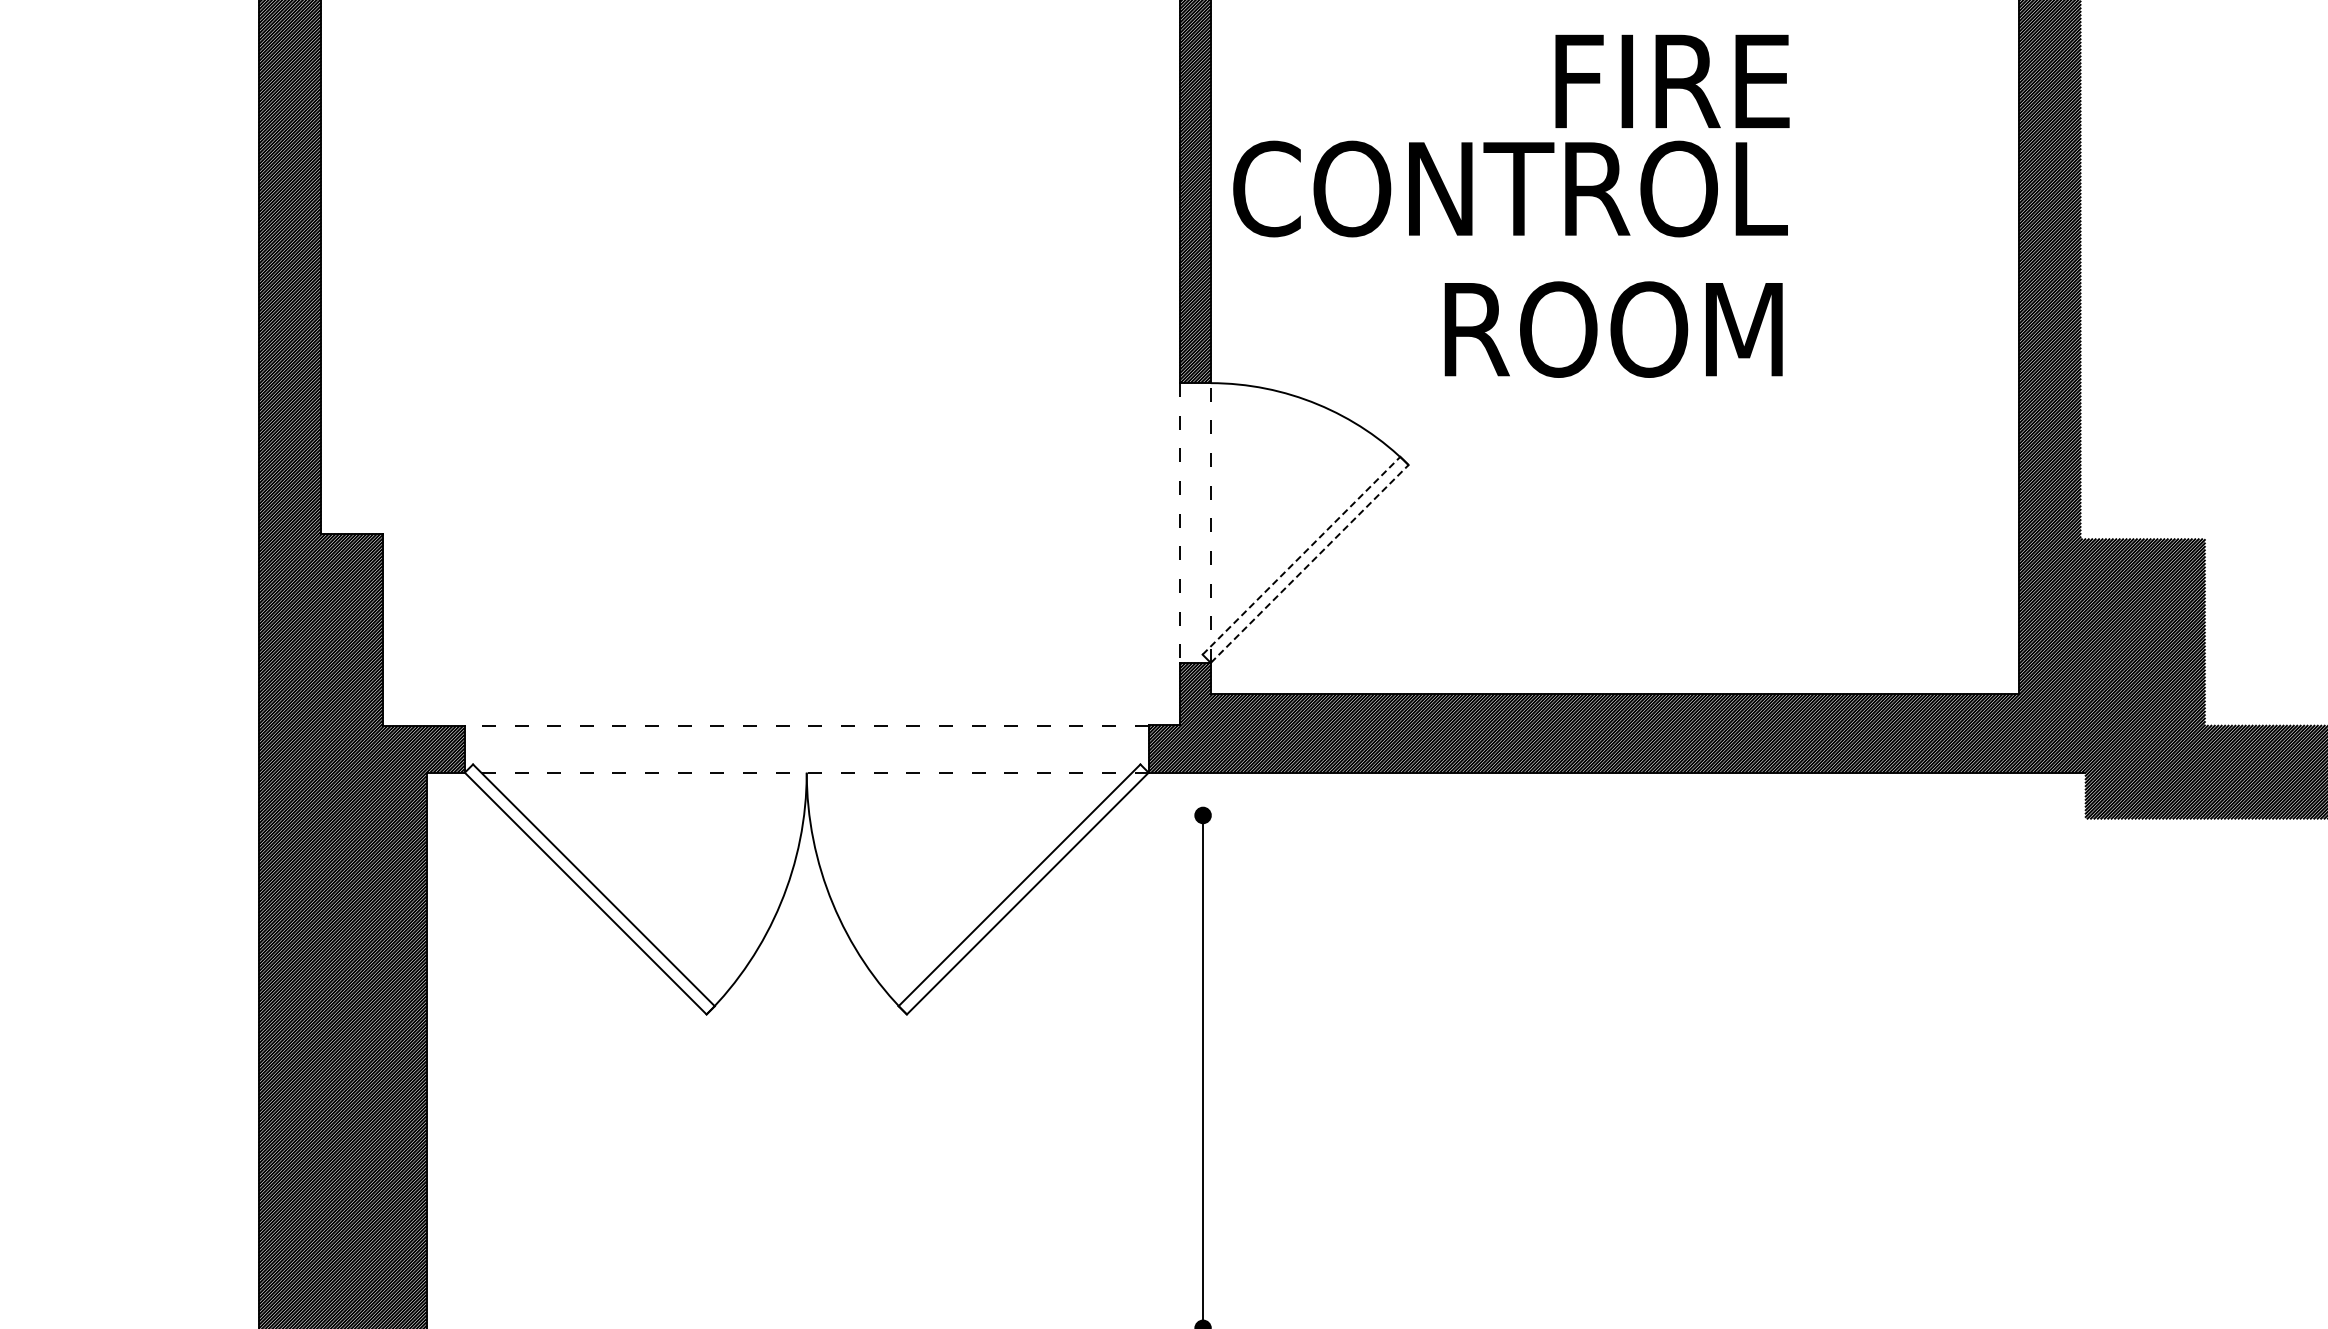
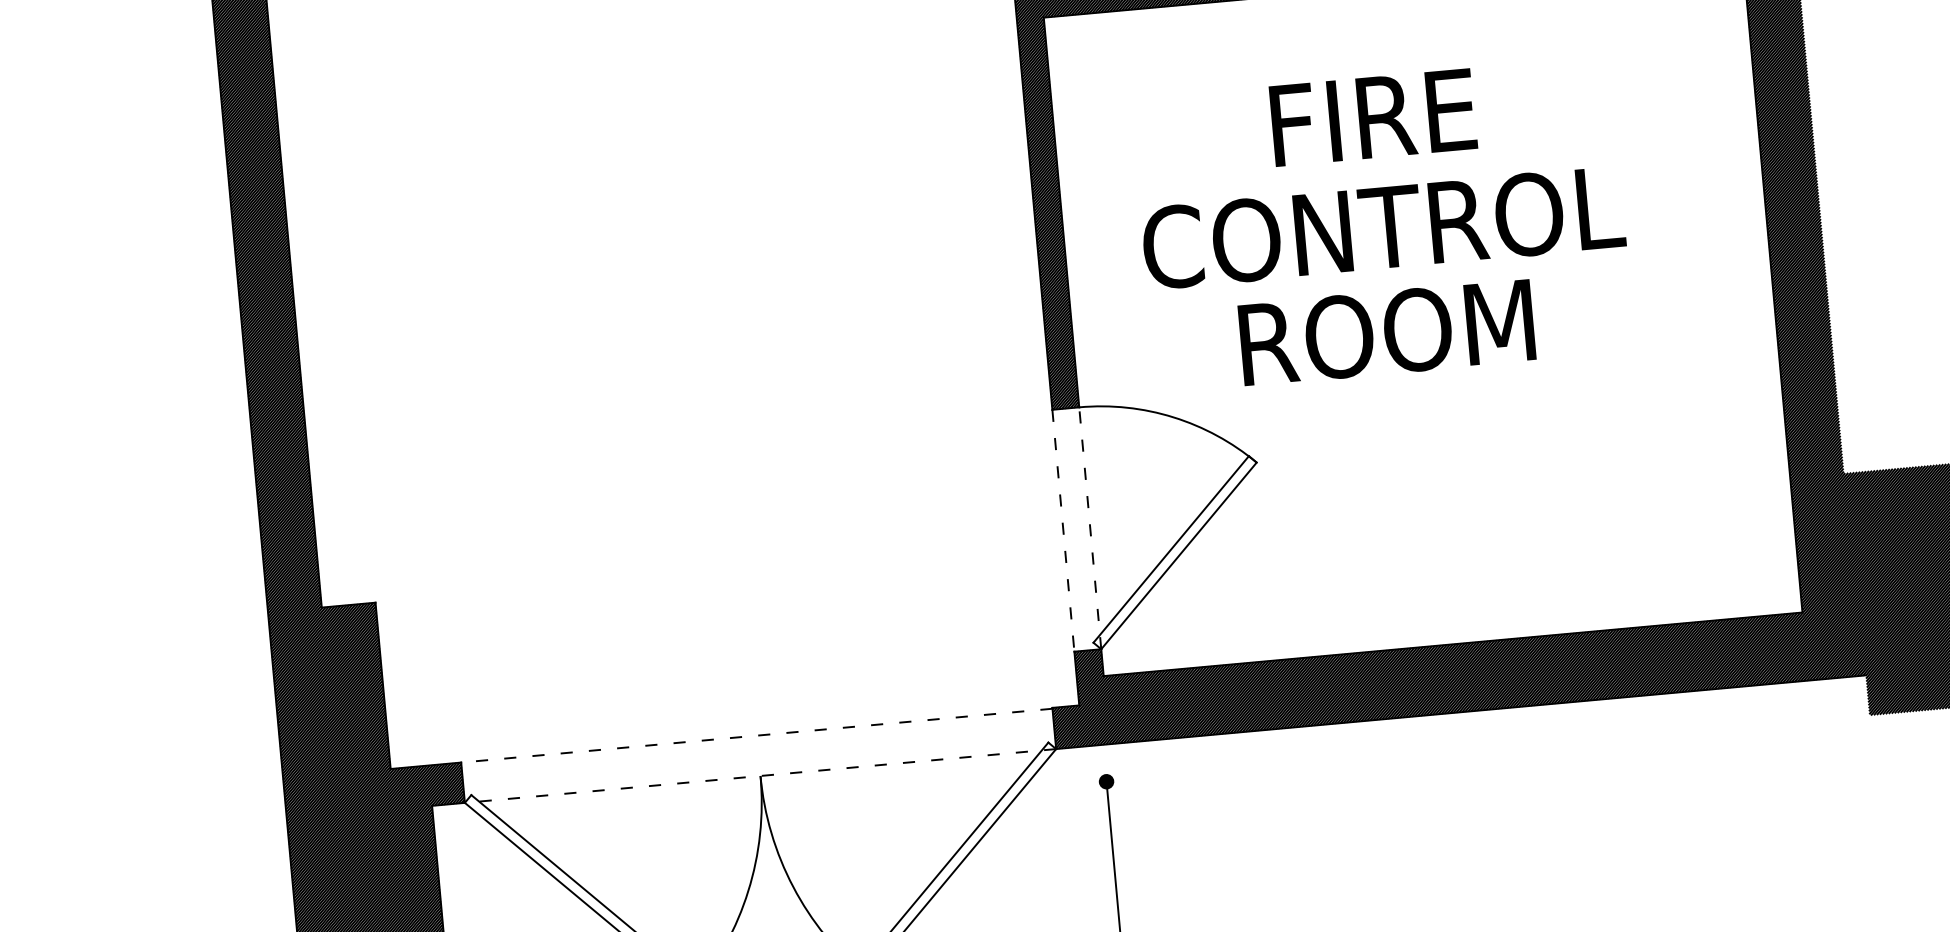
text: (1672, 80) -> (1373, 116), moved
text: (1510, 188) -> (1383, 227), moved
text: (1613, 329) -> (1386, 332), moved
line: (1301, 555) -> (1171, 549), dashed -> solid
line: (1309, 563) -> (1178, 555), dashed -> solid

